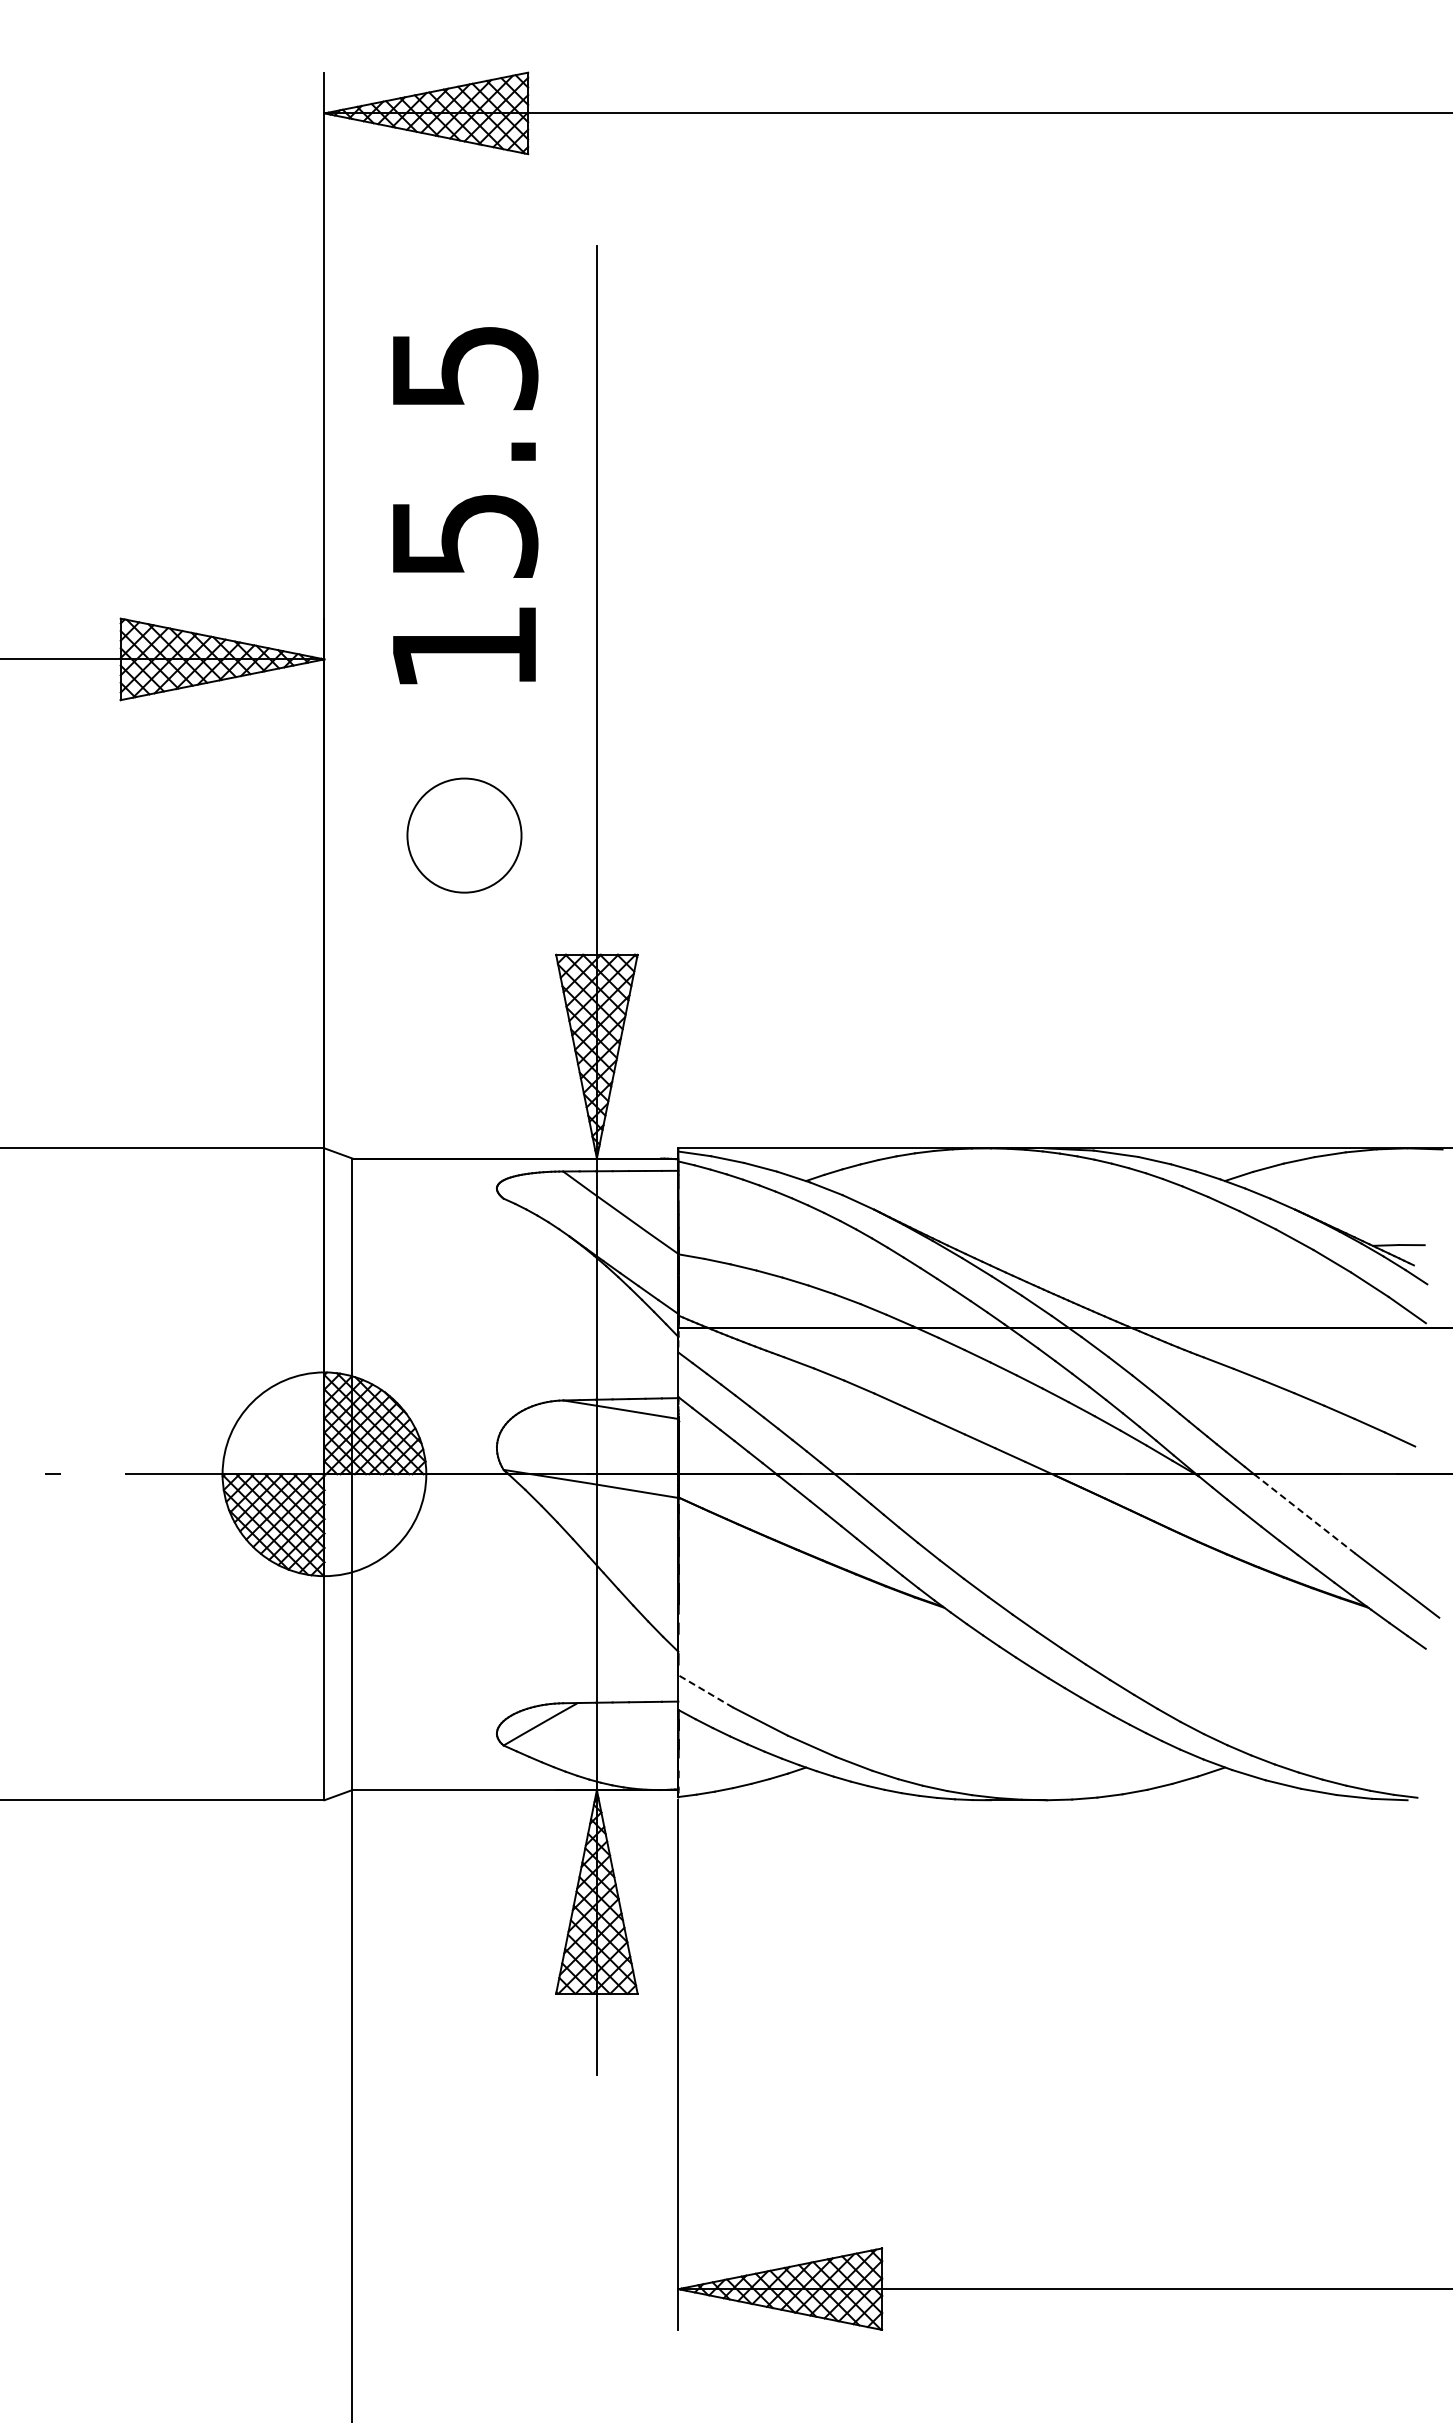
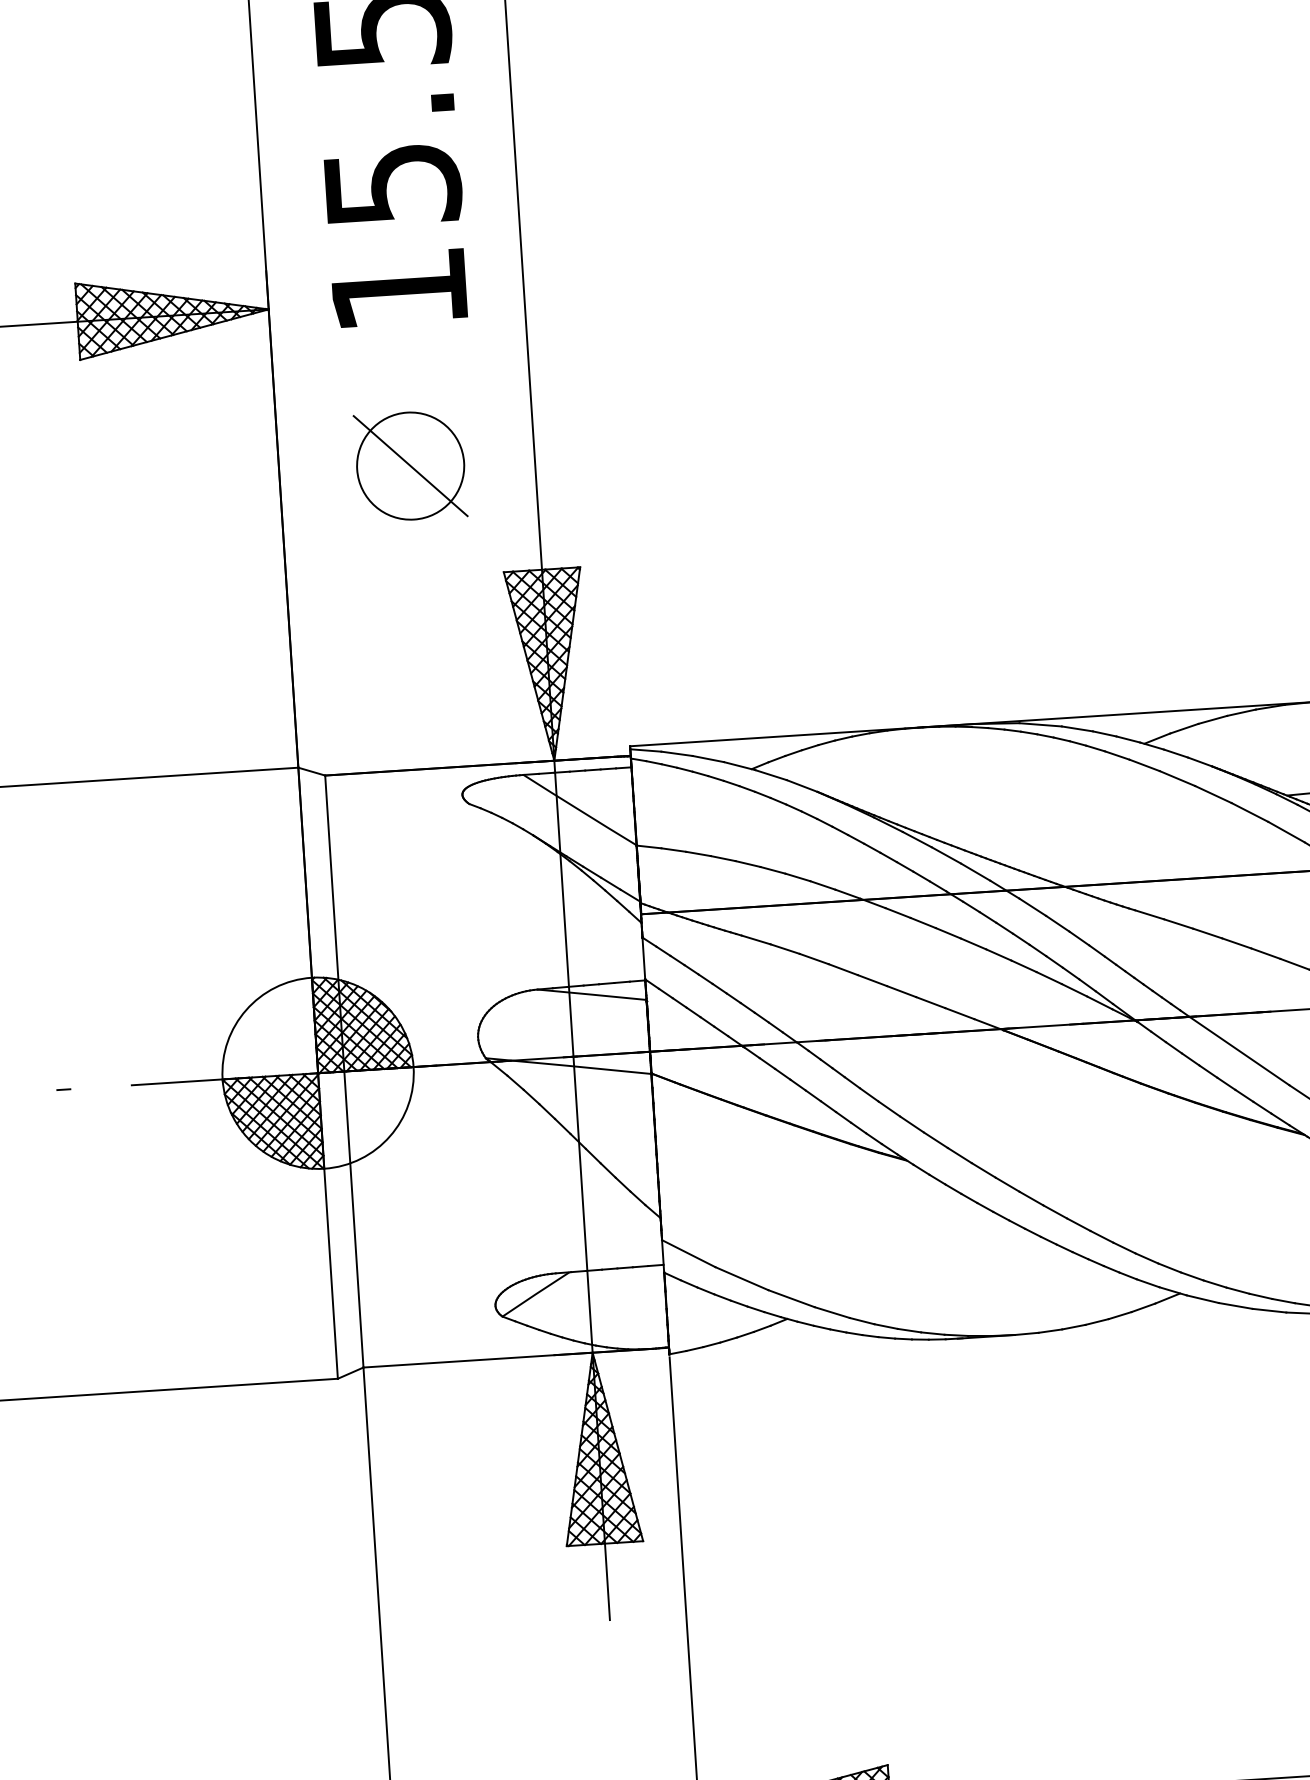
line: (464, 835) -> (410, 465), added
line: (1304, 1513) -> (1239, 1050), dashed -> solid
line: (705, 1691) -> (688, 1253), dashed -> solid

